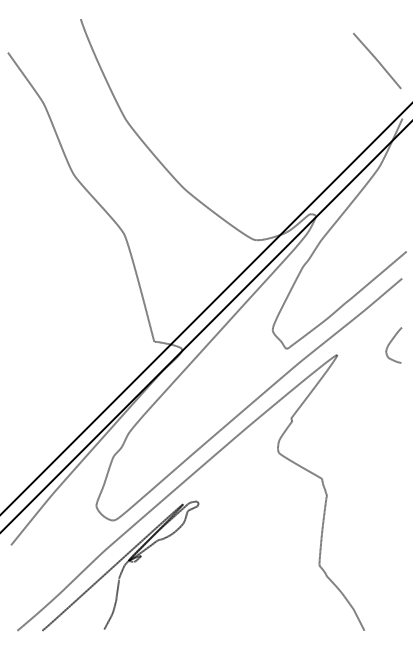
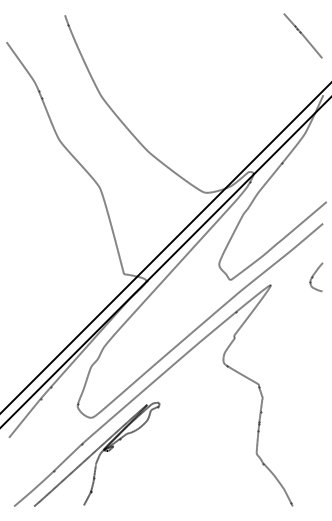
line: (376, 60) -> (302, 35), moved

